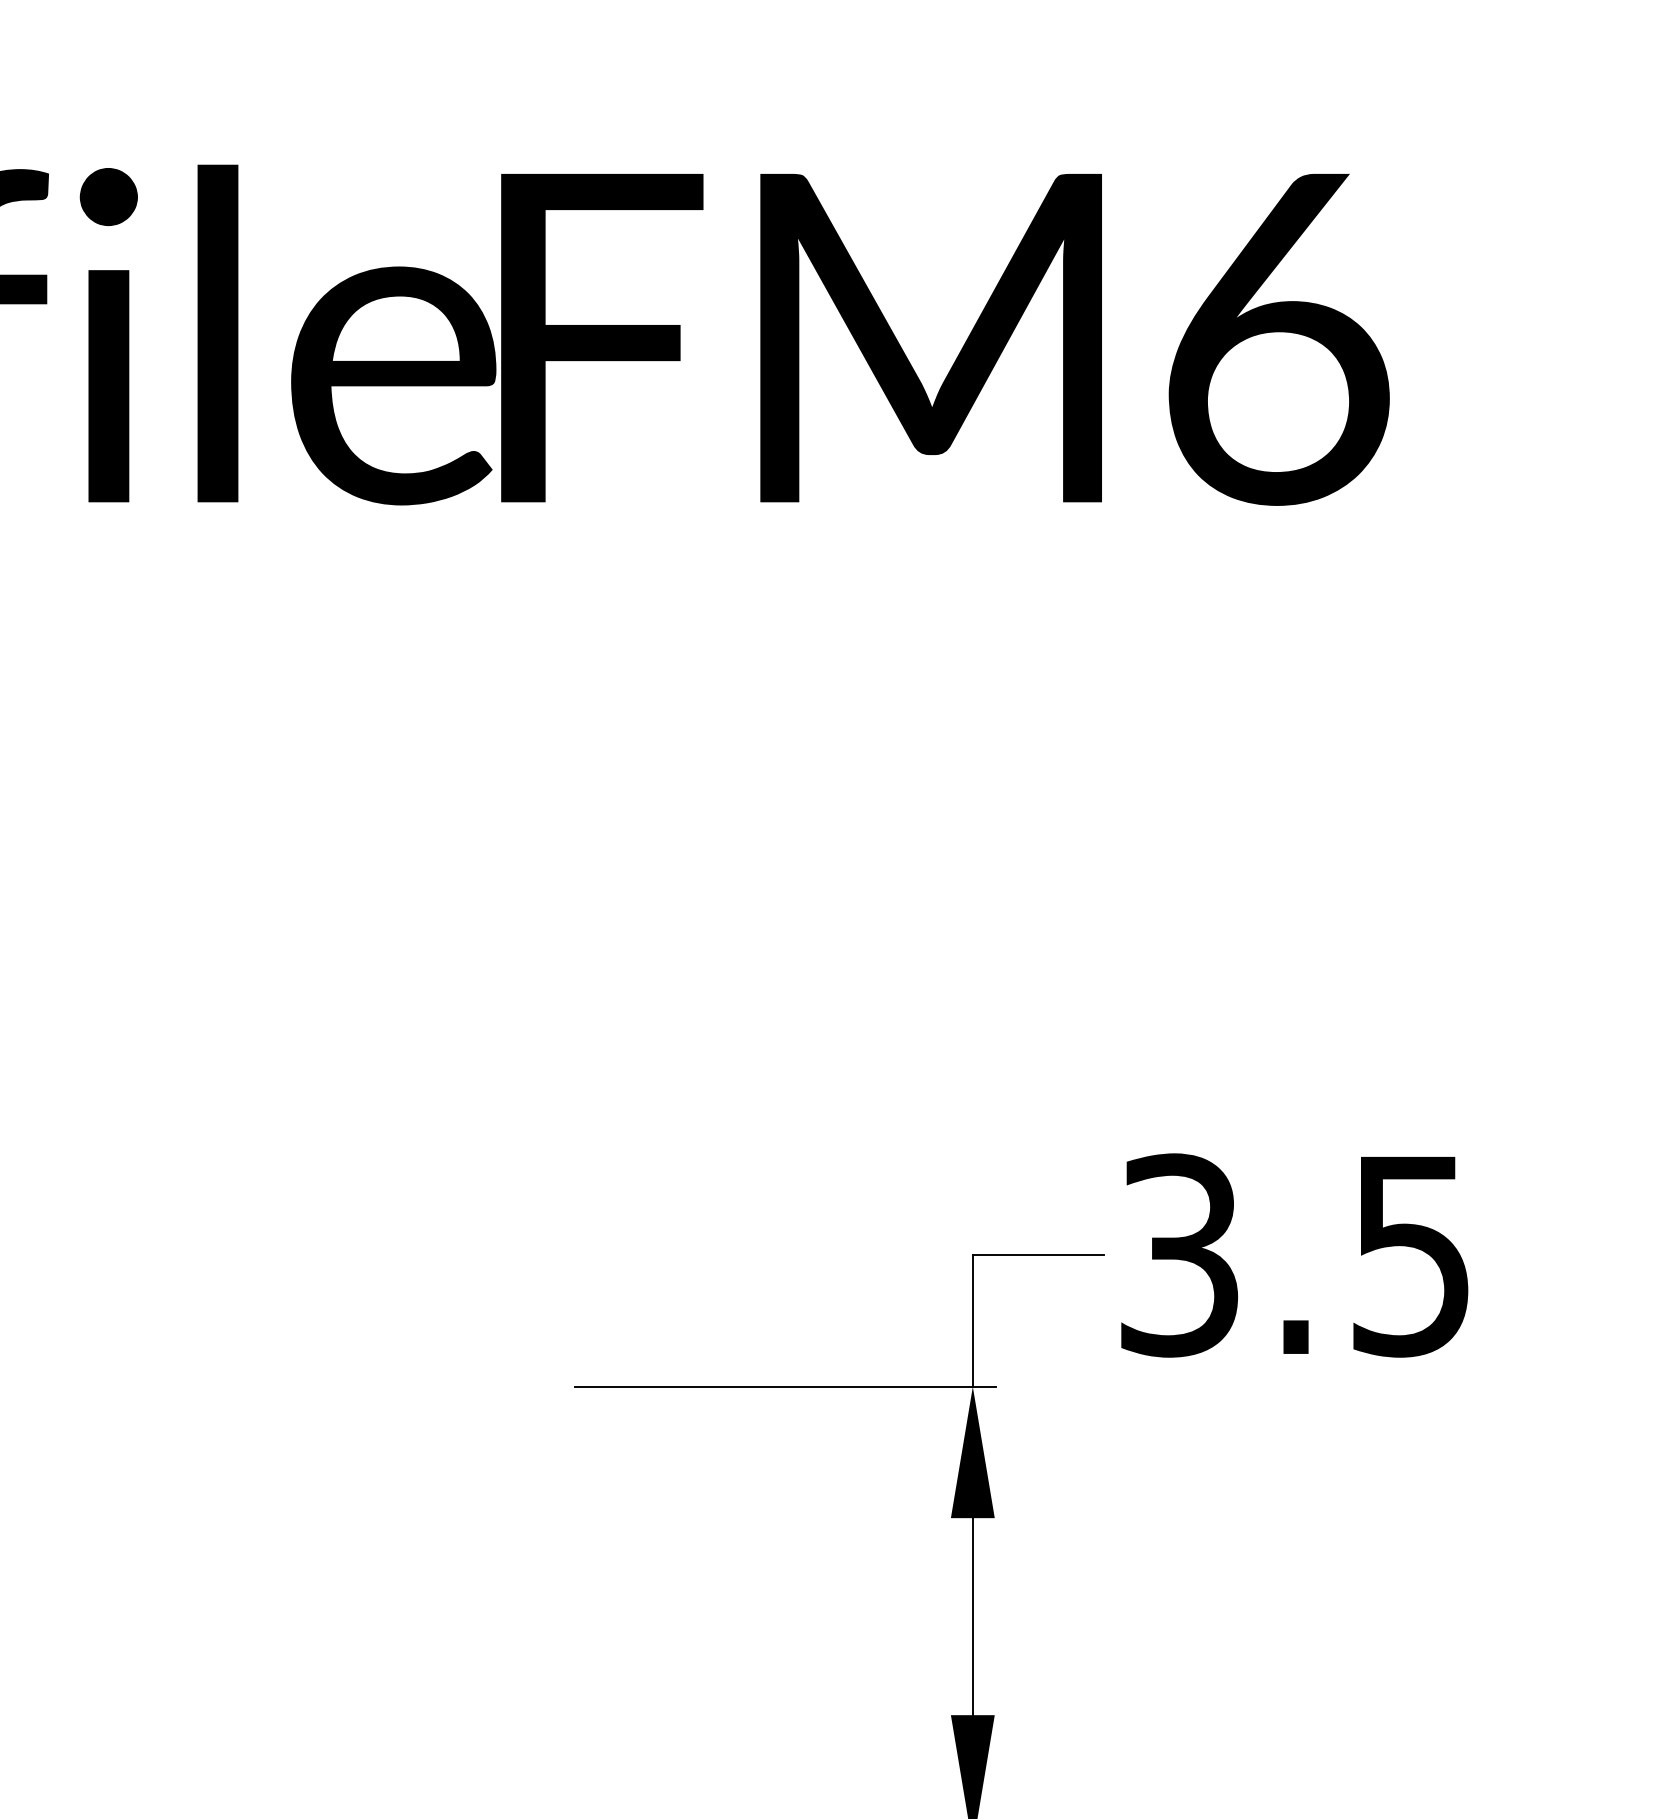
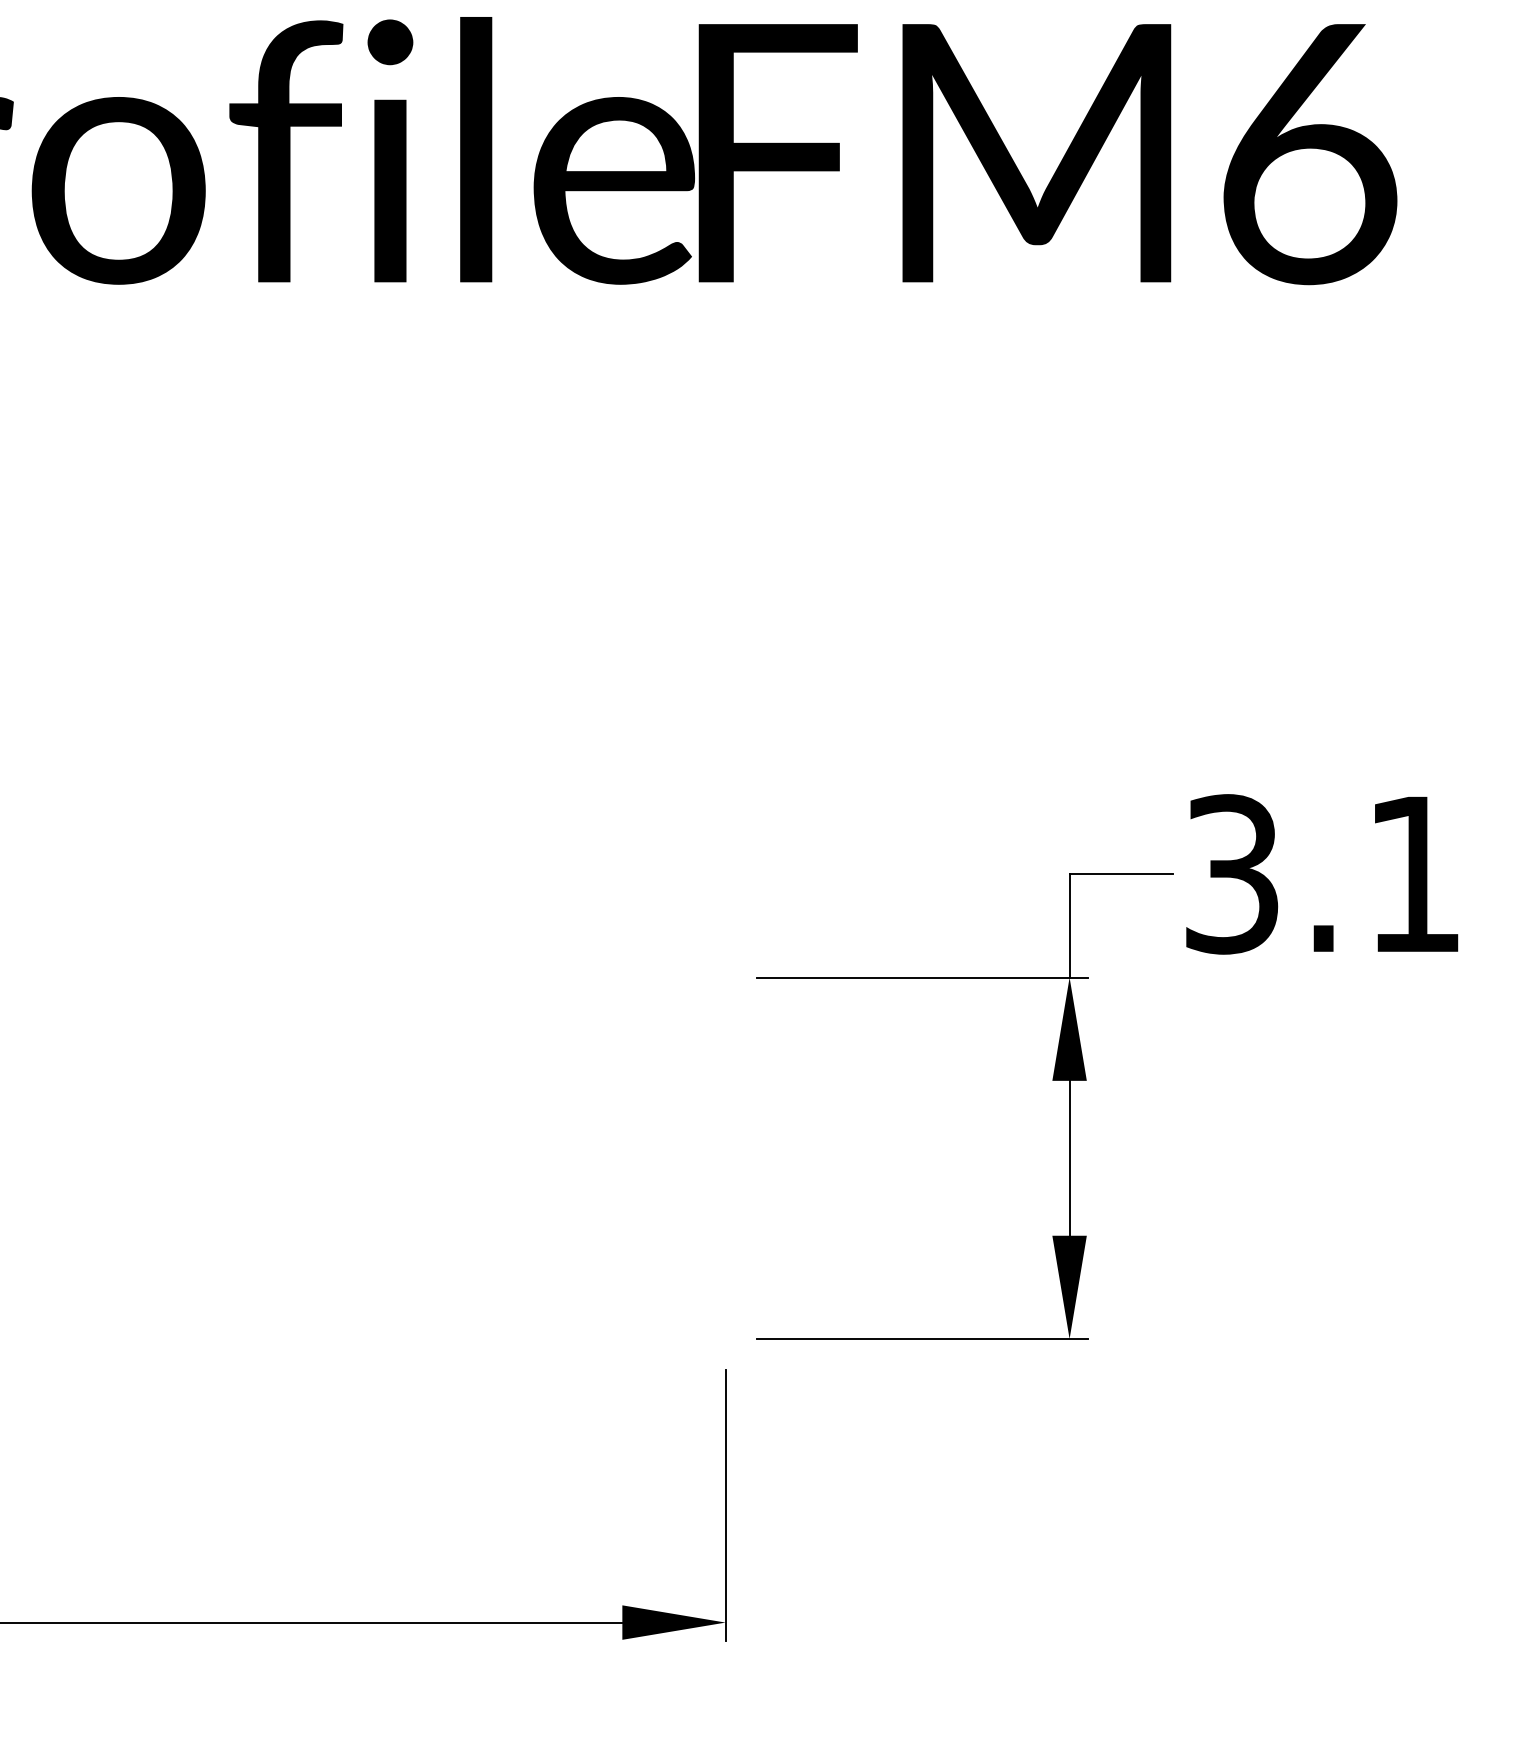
text: (1410, 1256) -> (1413, 875), 3.5 -> 3.1

